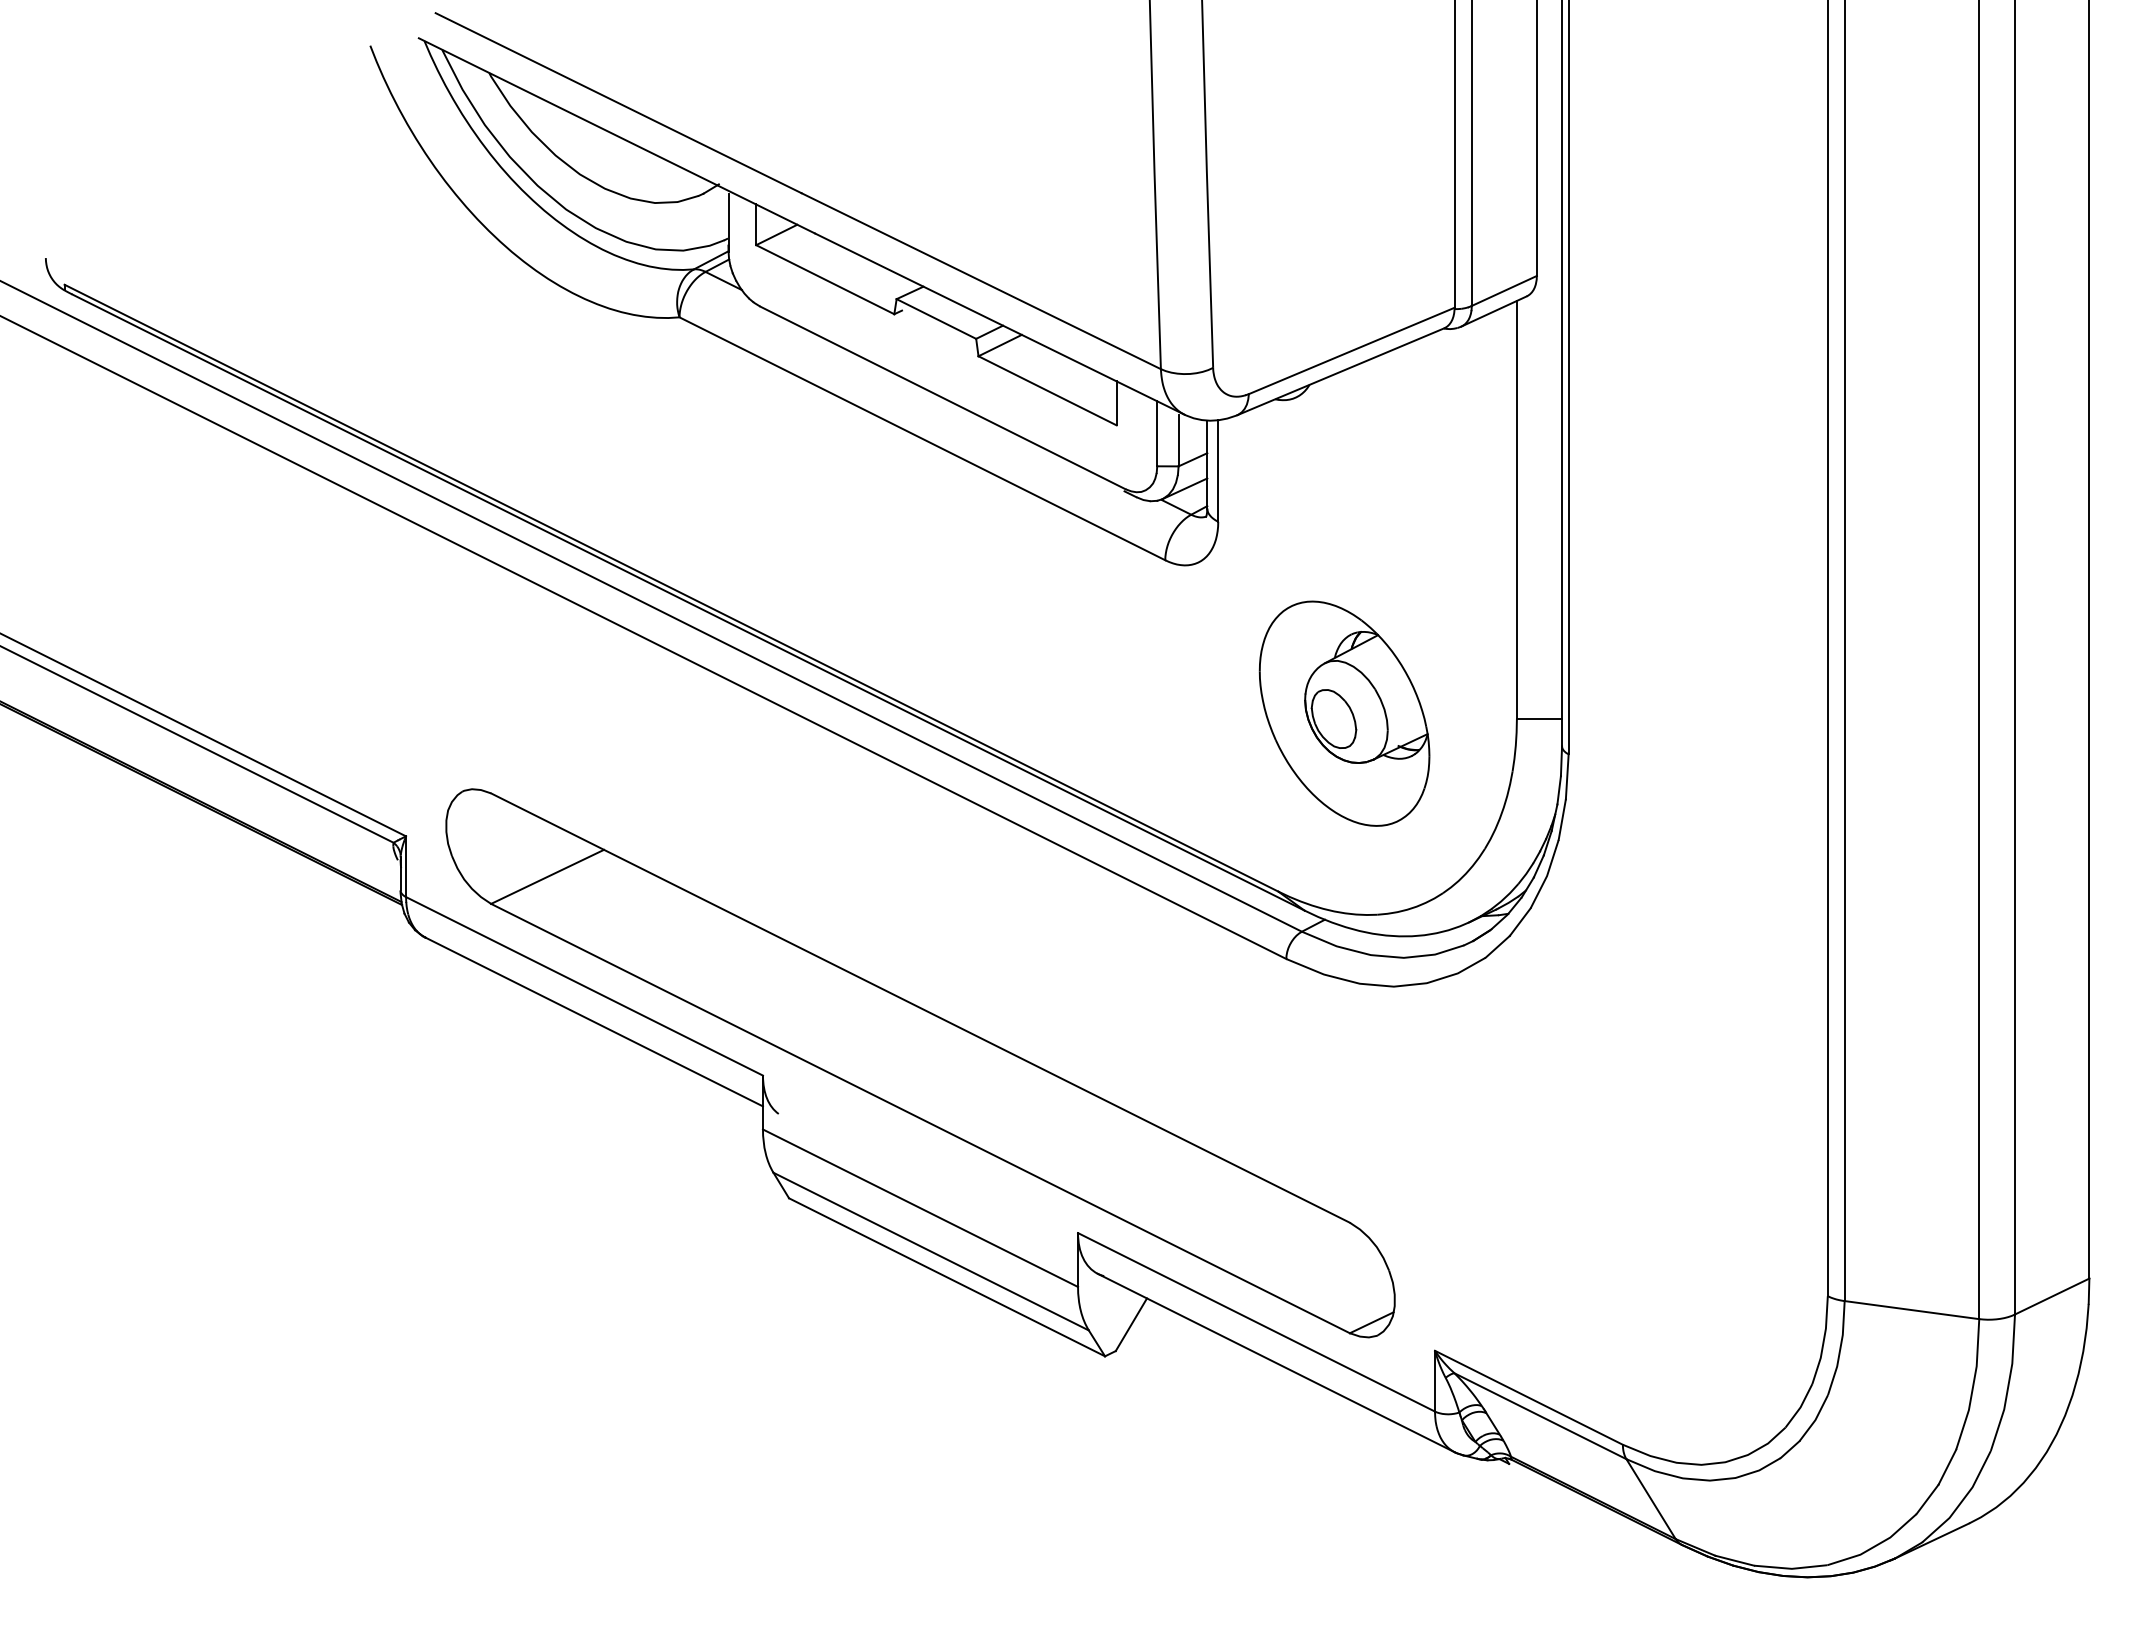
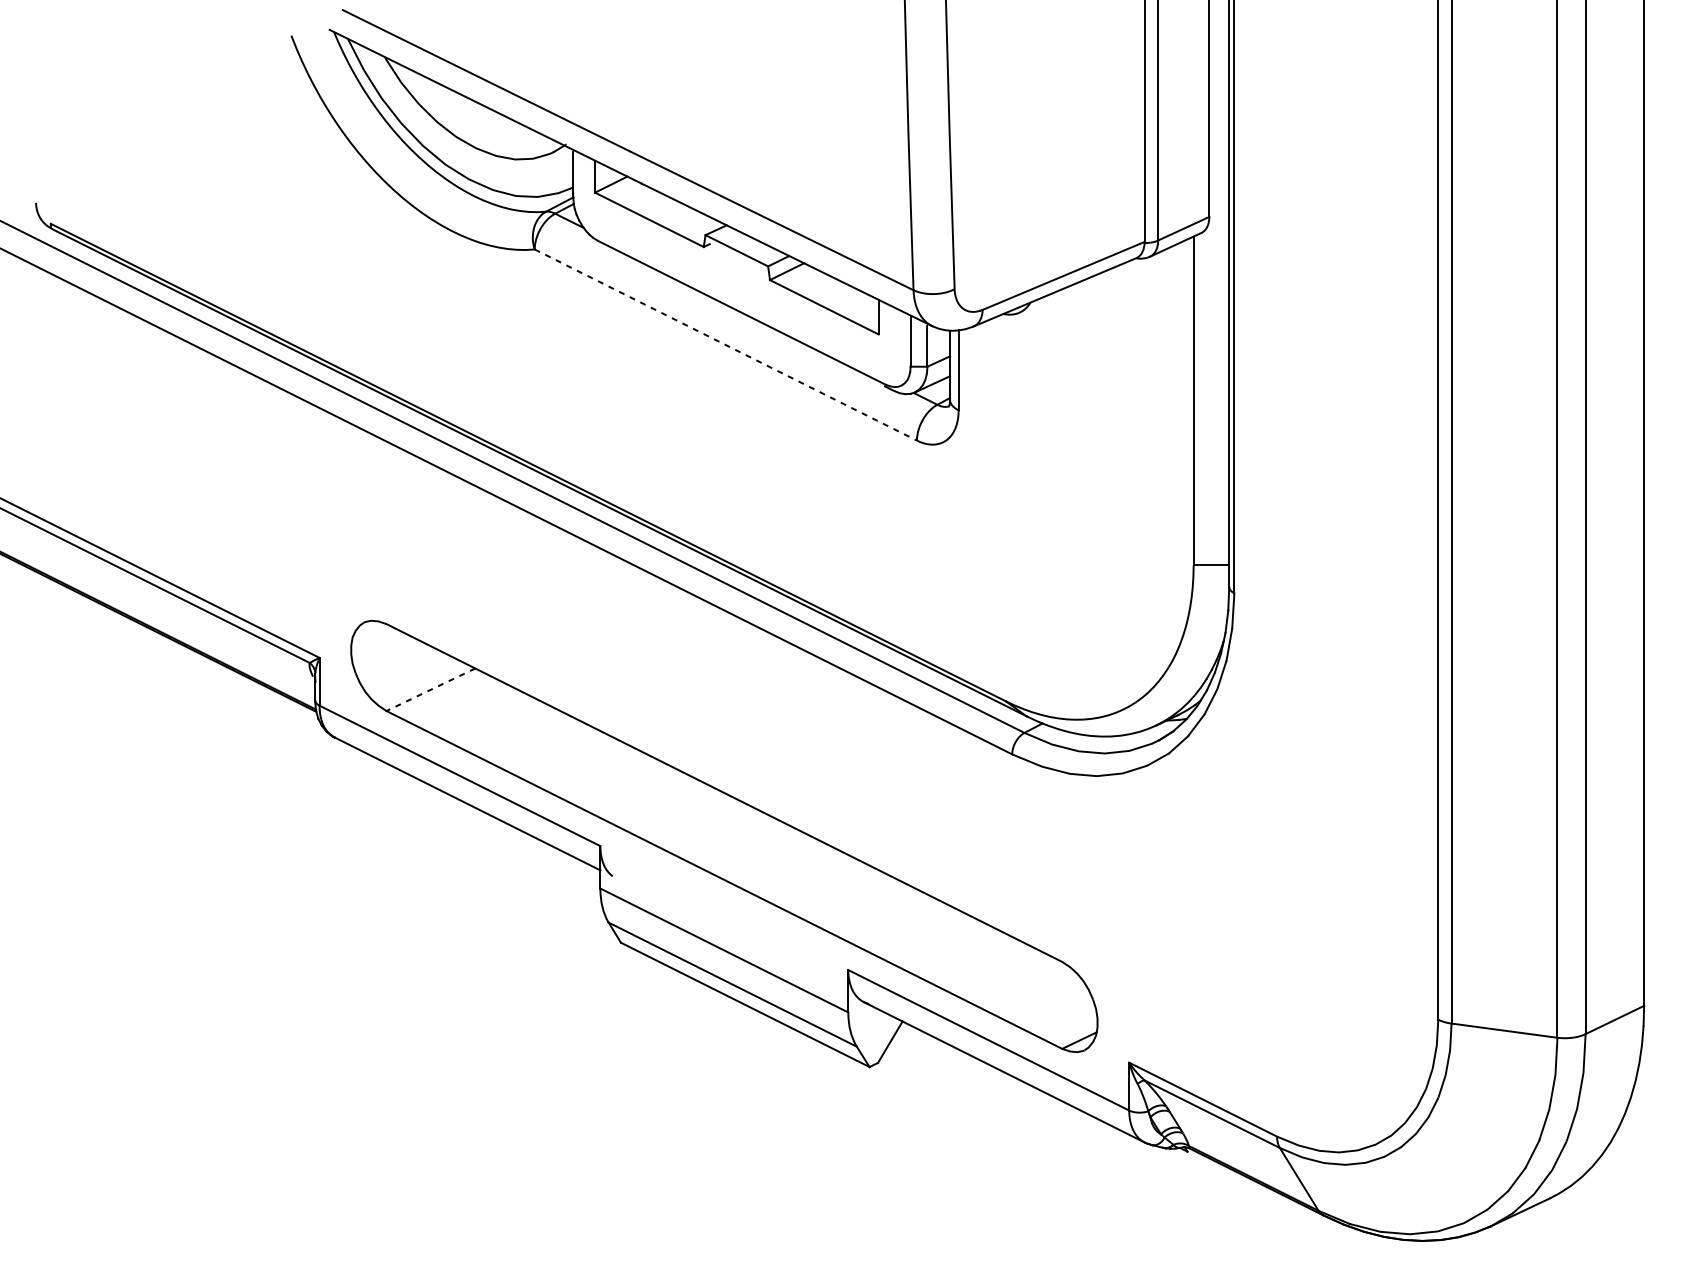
line: (922, 438) -> (725, 344), solid -> dashed
part: (1344, 713) -> (1057, 561), removed
line: (547, 876) -> (430, 689), solid -> dashed

